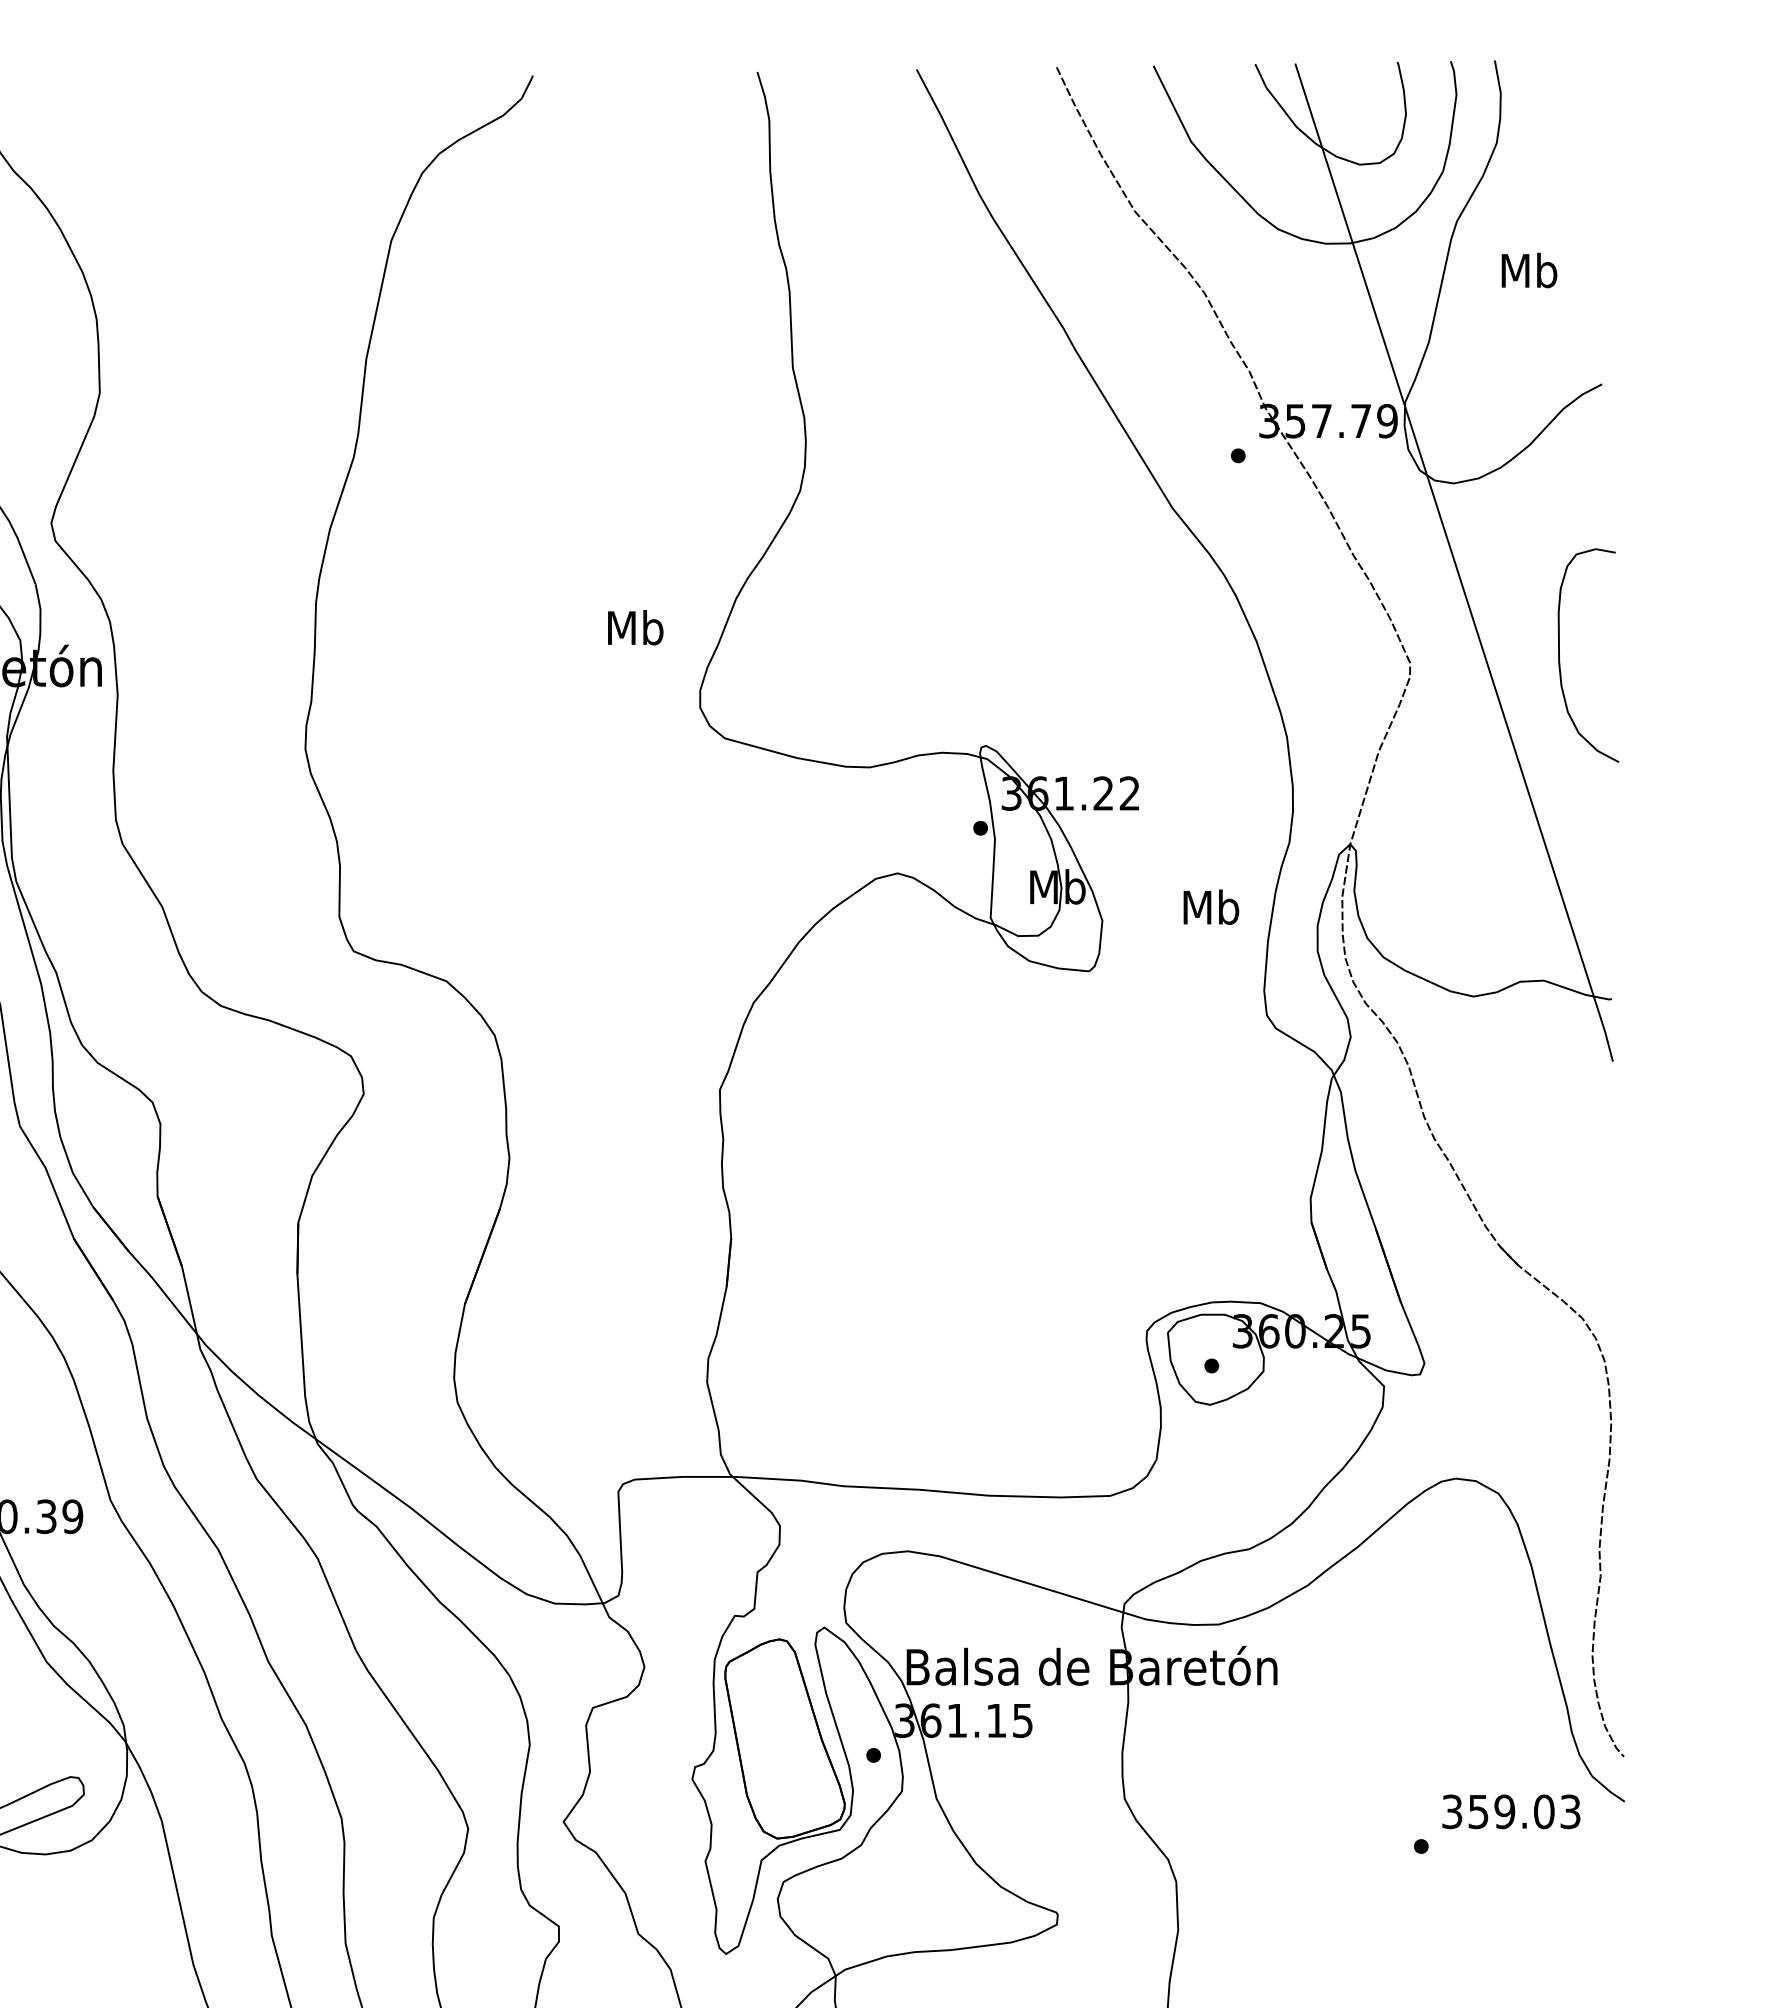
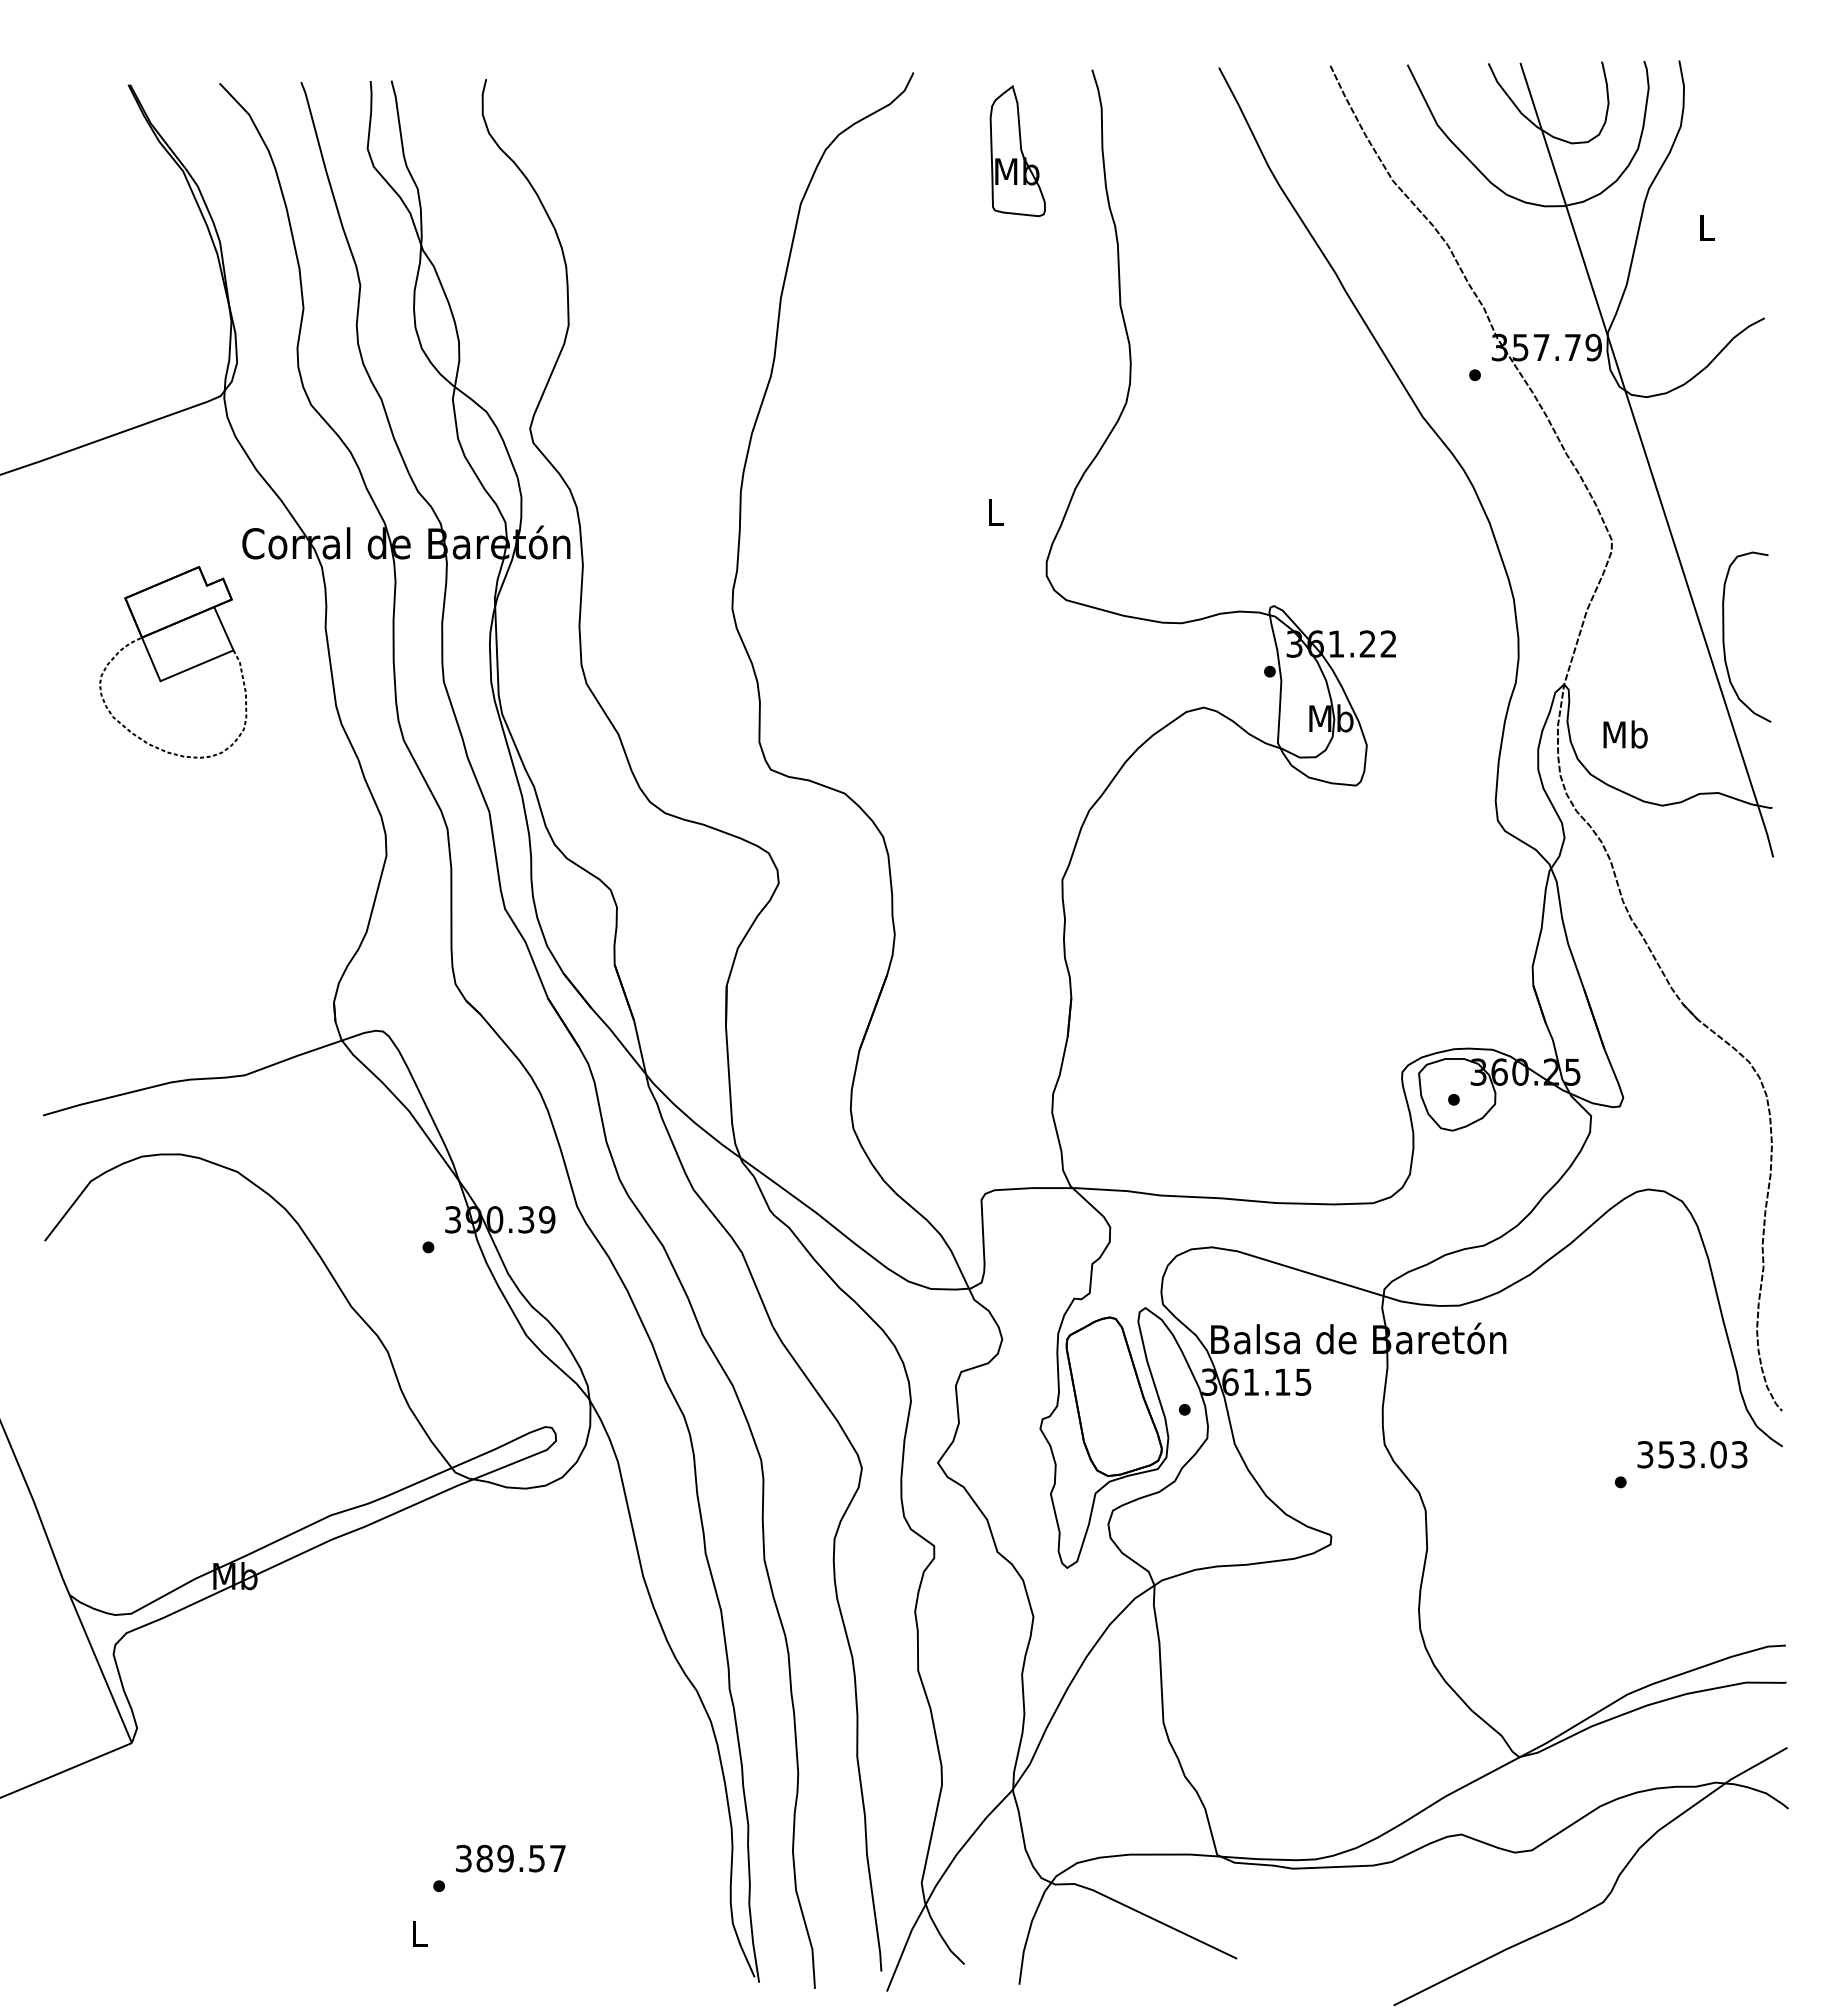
part: (663, 174) -> (1017, 151), added
text: (1529, 270) -> (1706, 227), Mb -> L
text: (635, 628) -> (995, 512), Mb -> L
curve: (1560, 654) -> (1724, 636), moved
text: (1211, 907) -> (1625, 734), moved
text: (1505, 1811) -> (1687, 1454), 359.03 -> 353.03

